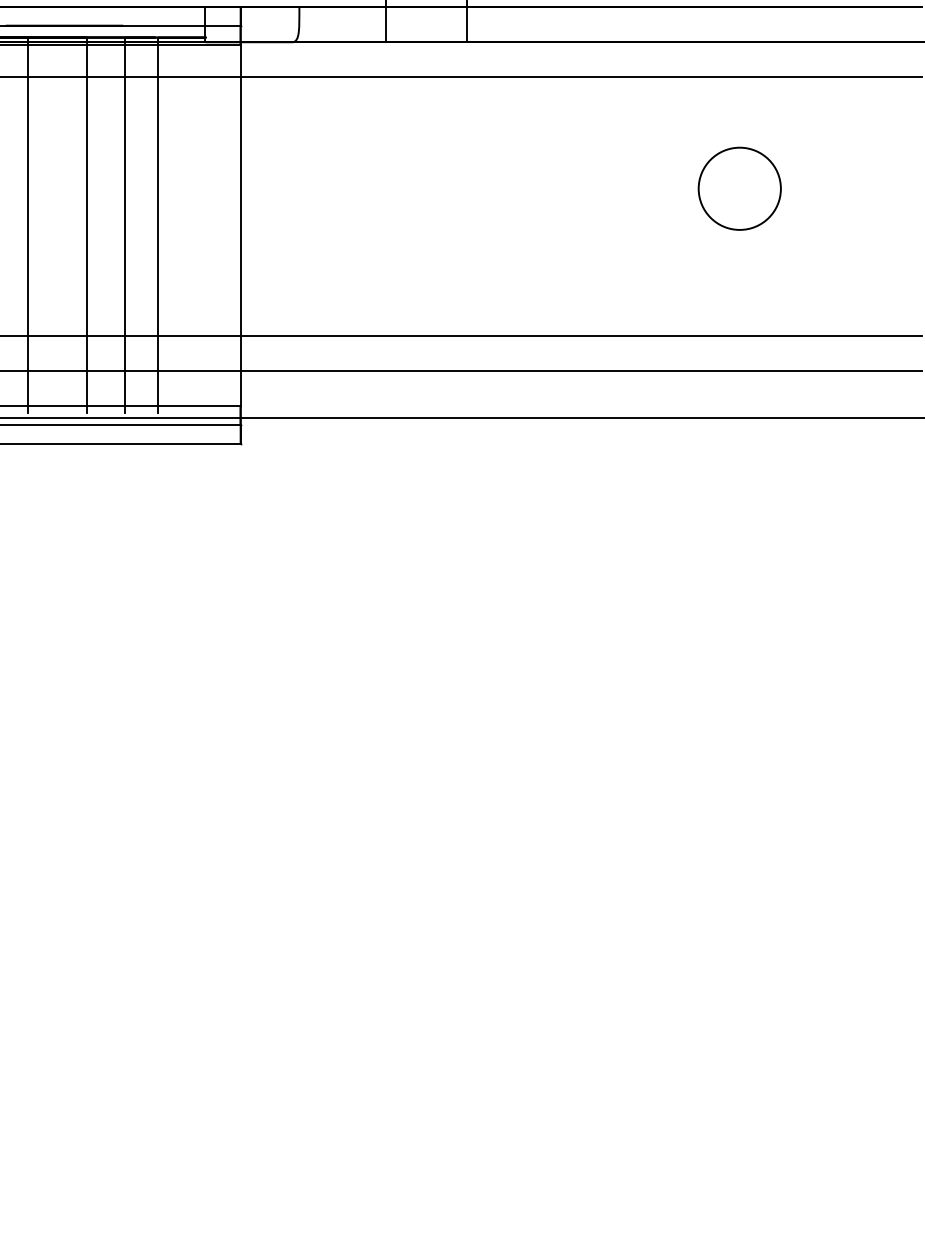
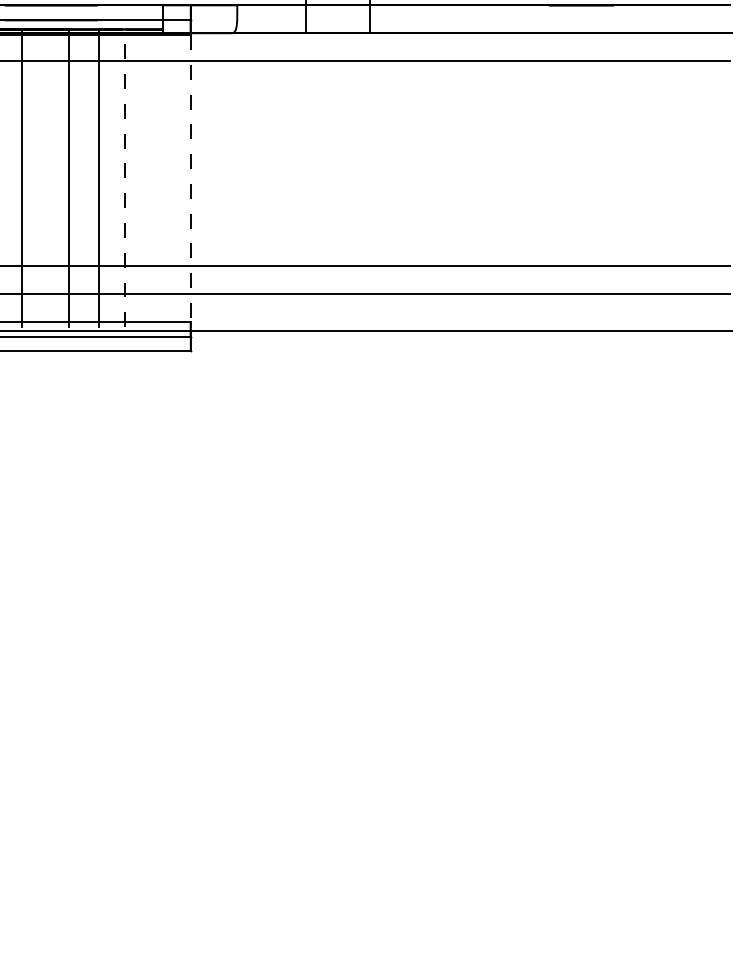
circle: (739, 188) -> (585, 149), removed
line: (157, 225) -> (124, 178), solid -> dashed
line: (240, 225) -> (190, 178), solid -> dashed

